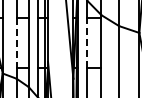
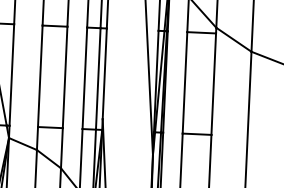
line: (16, 42) -> (39, 75), dashed -> solid
line: (87, 42) -> (185, 82), dashed -> solid

